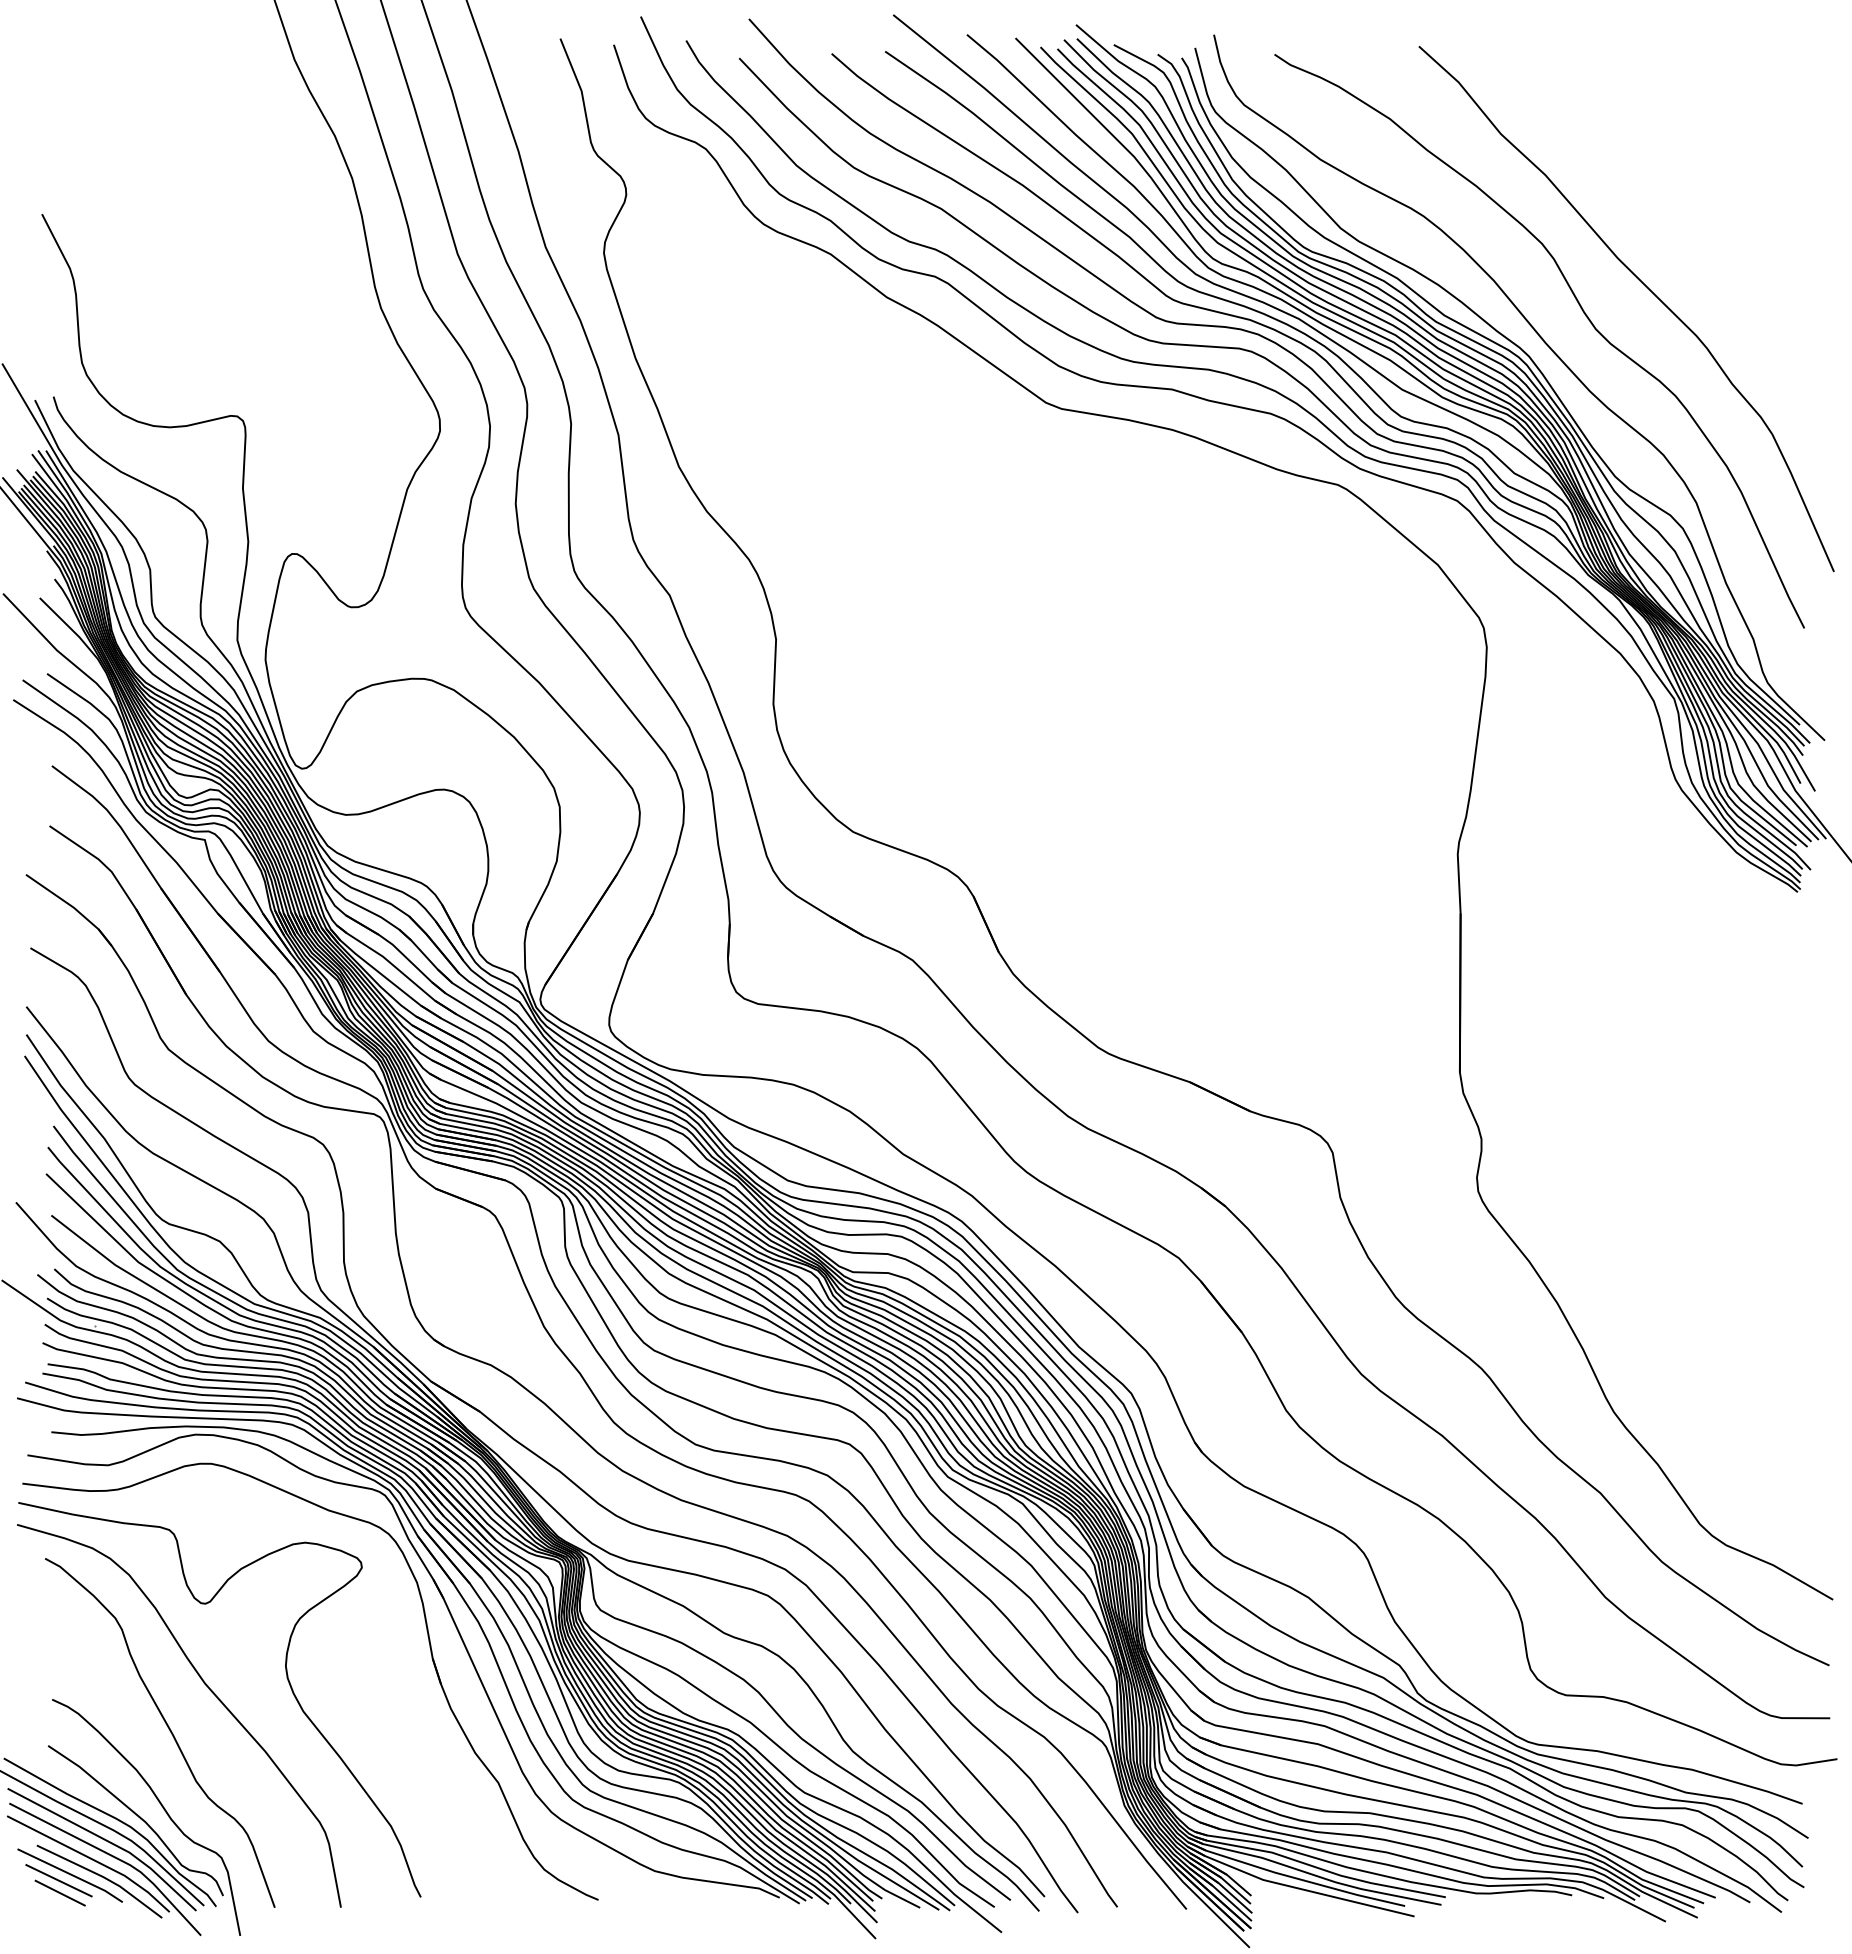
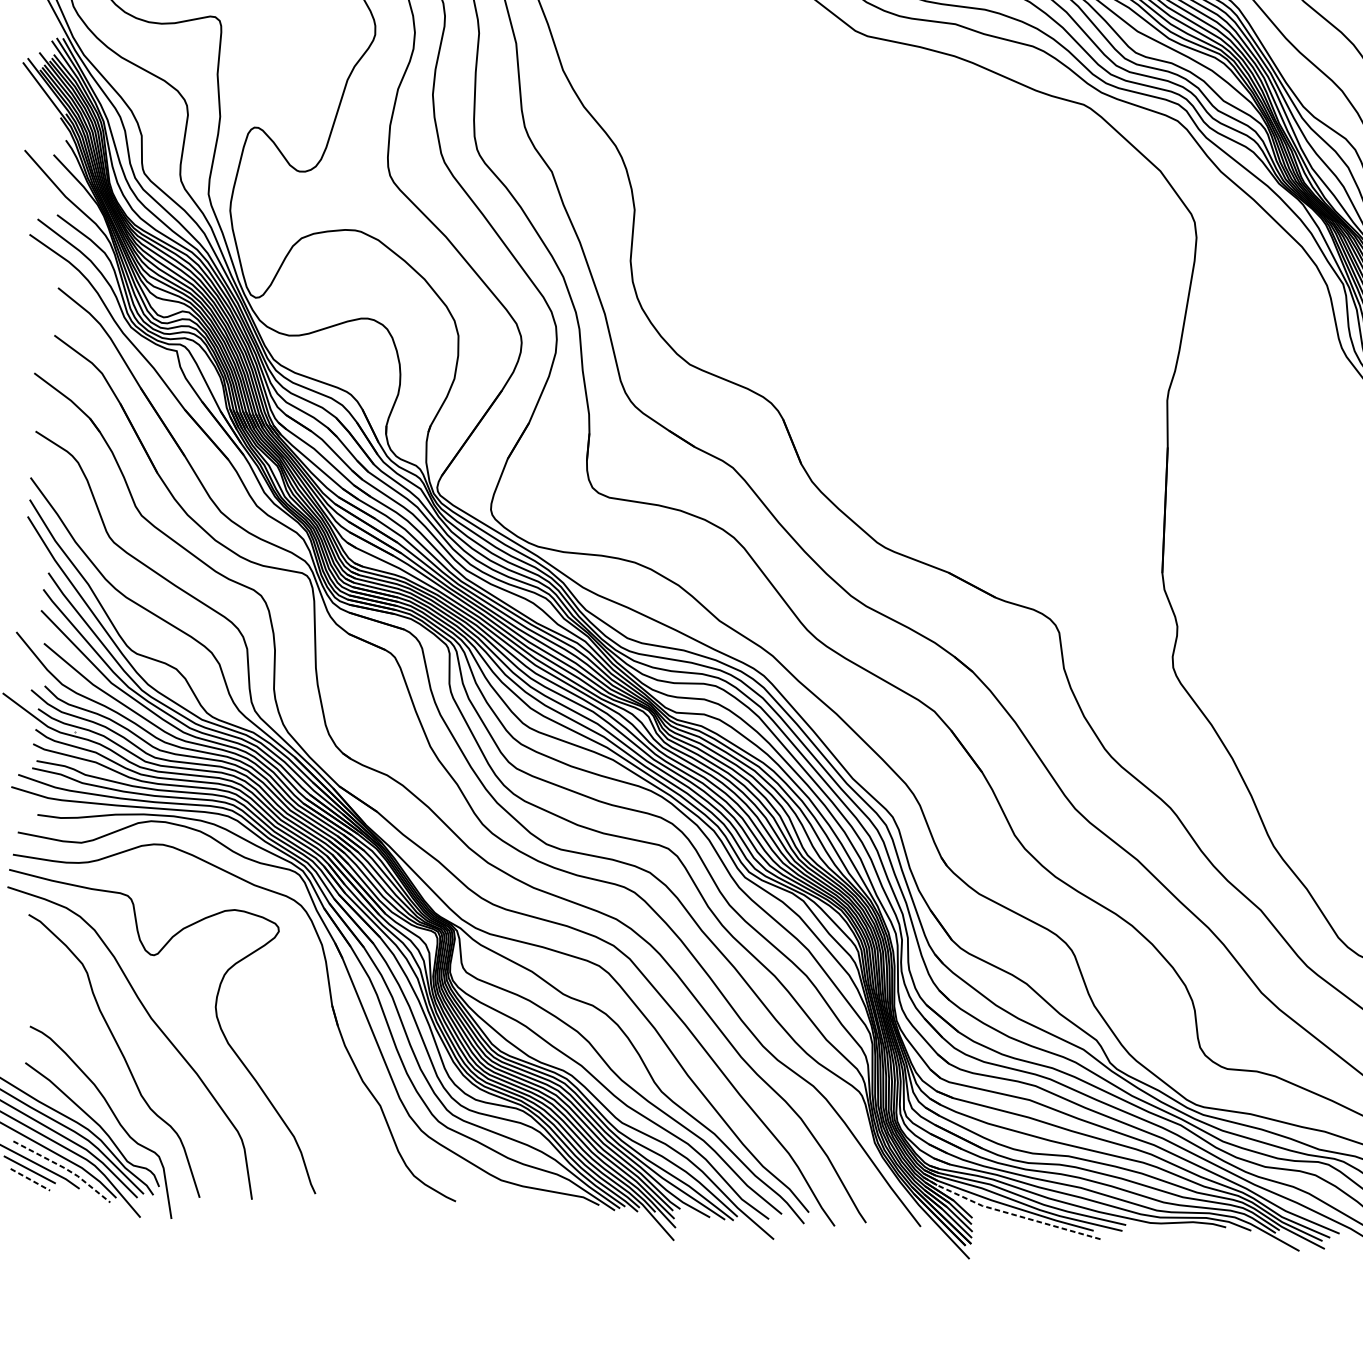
line: (103, 1877) -> (65, 1168), solid -> dashed
line: (1298, 1888) -> (1009, 1213), solid -> dashed
line: (60, 1893) -> (30, 1180), solid -> dashed

